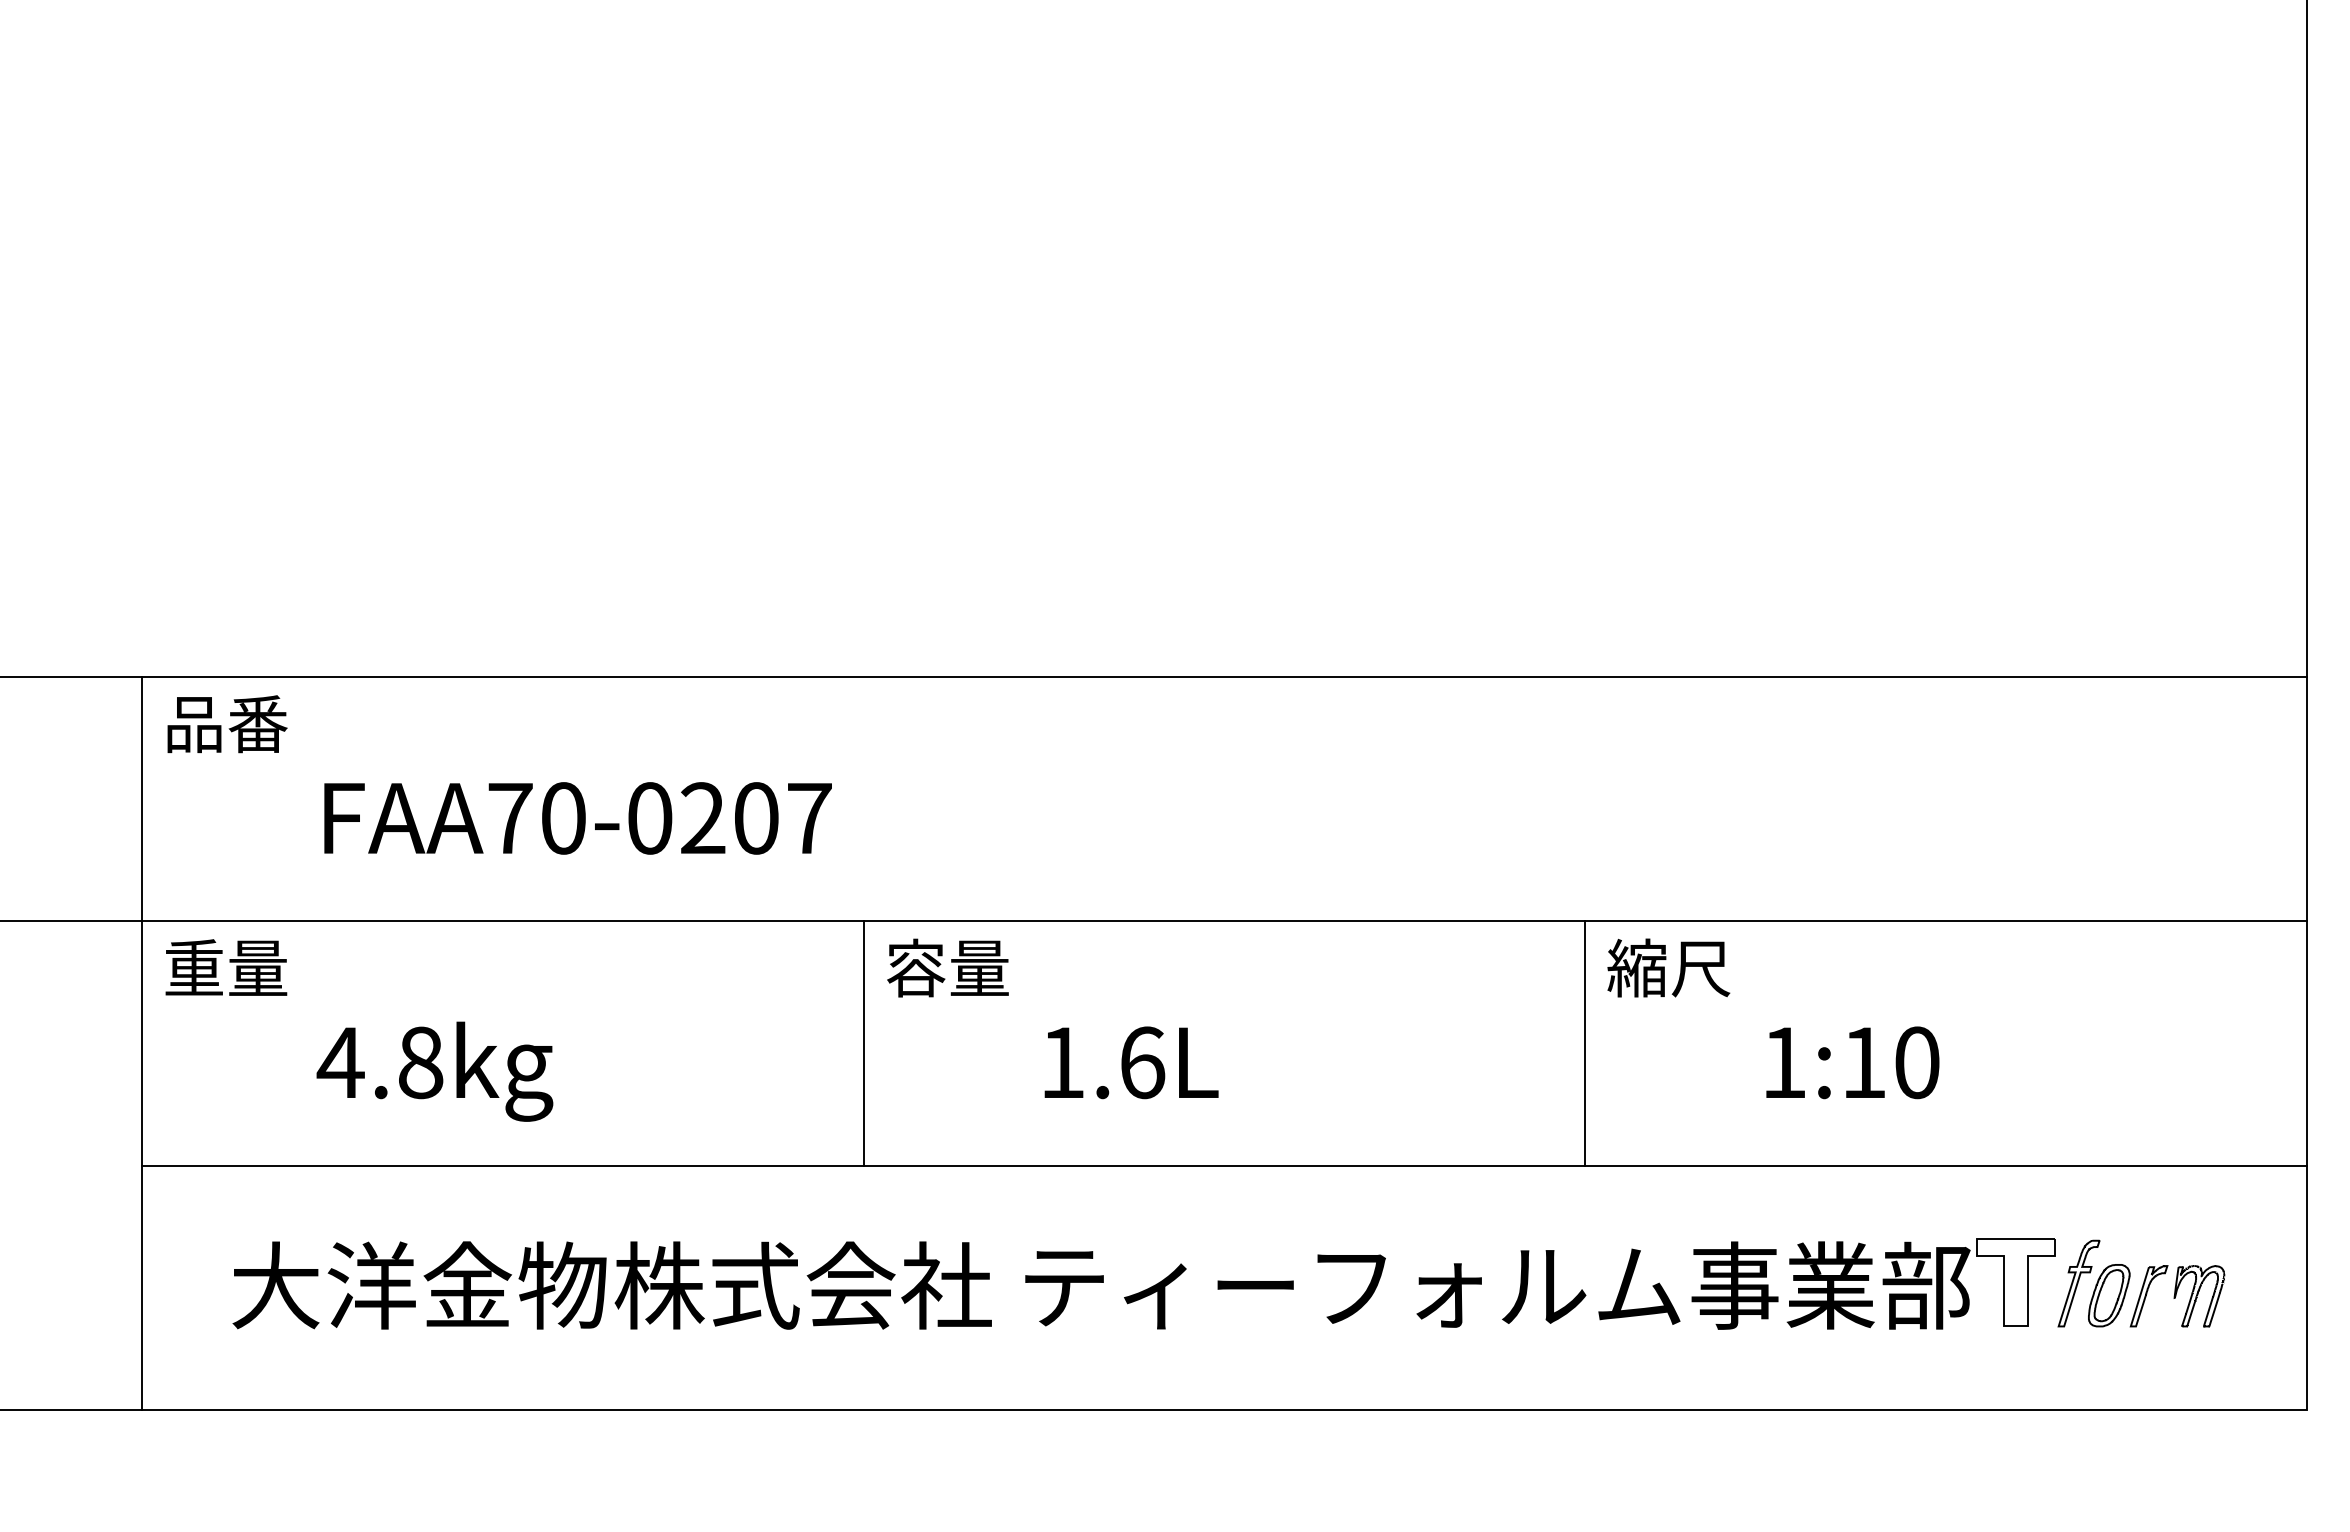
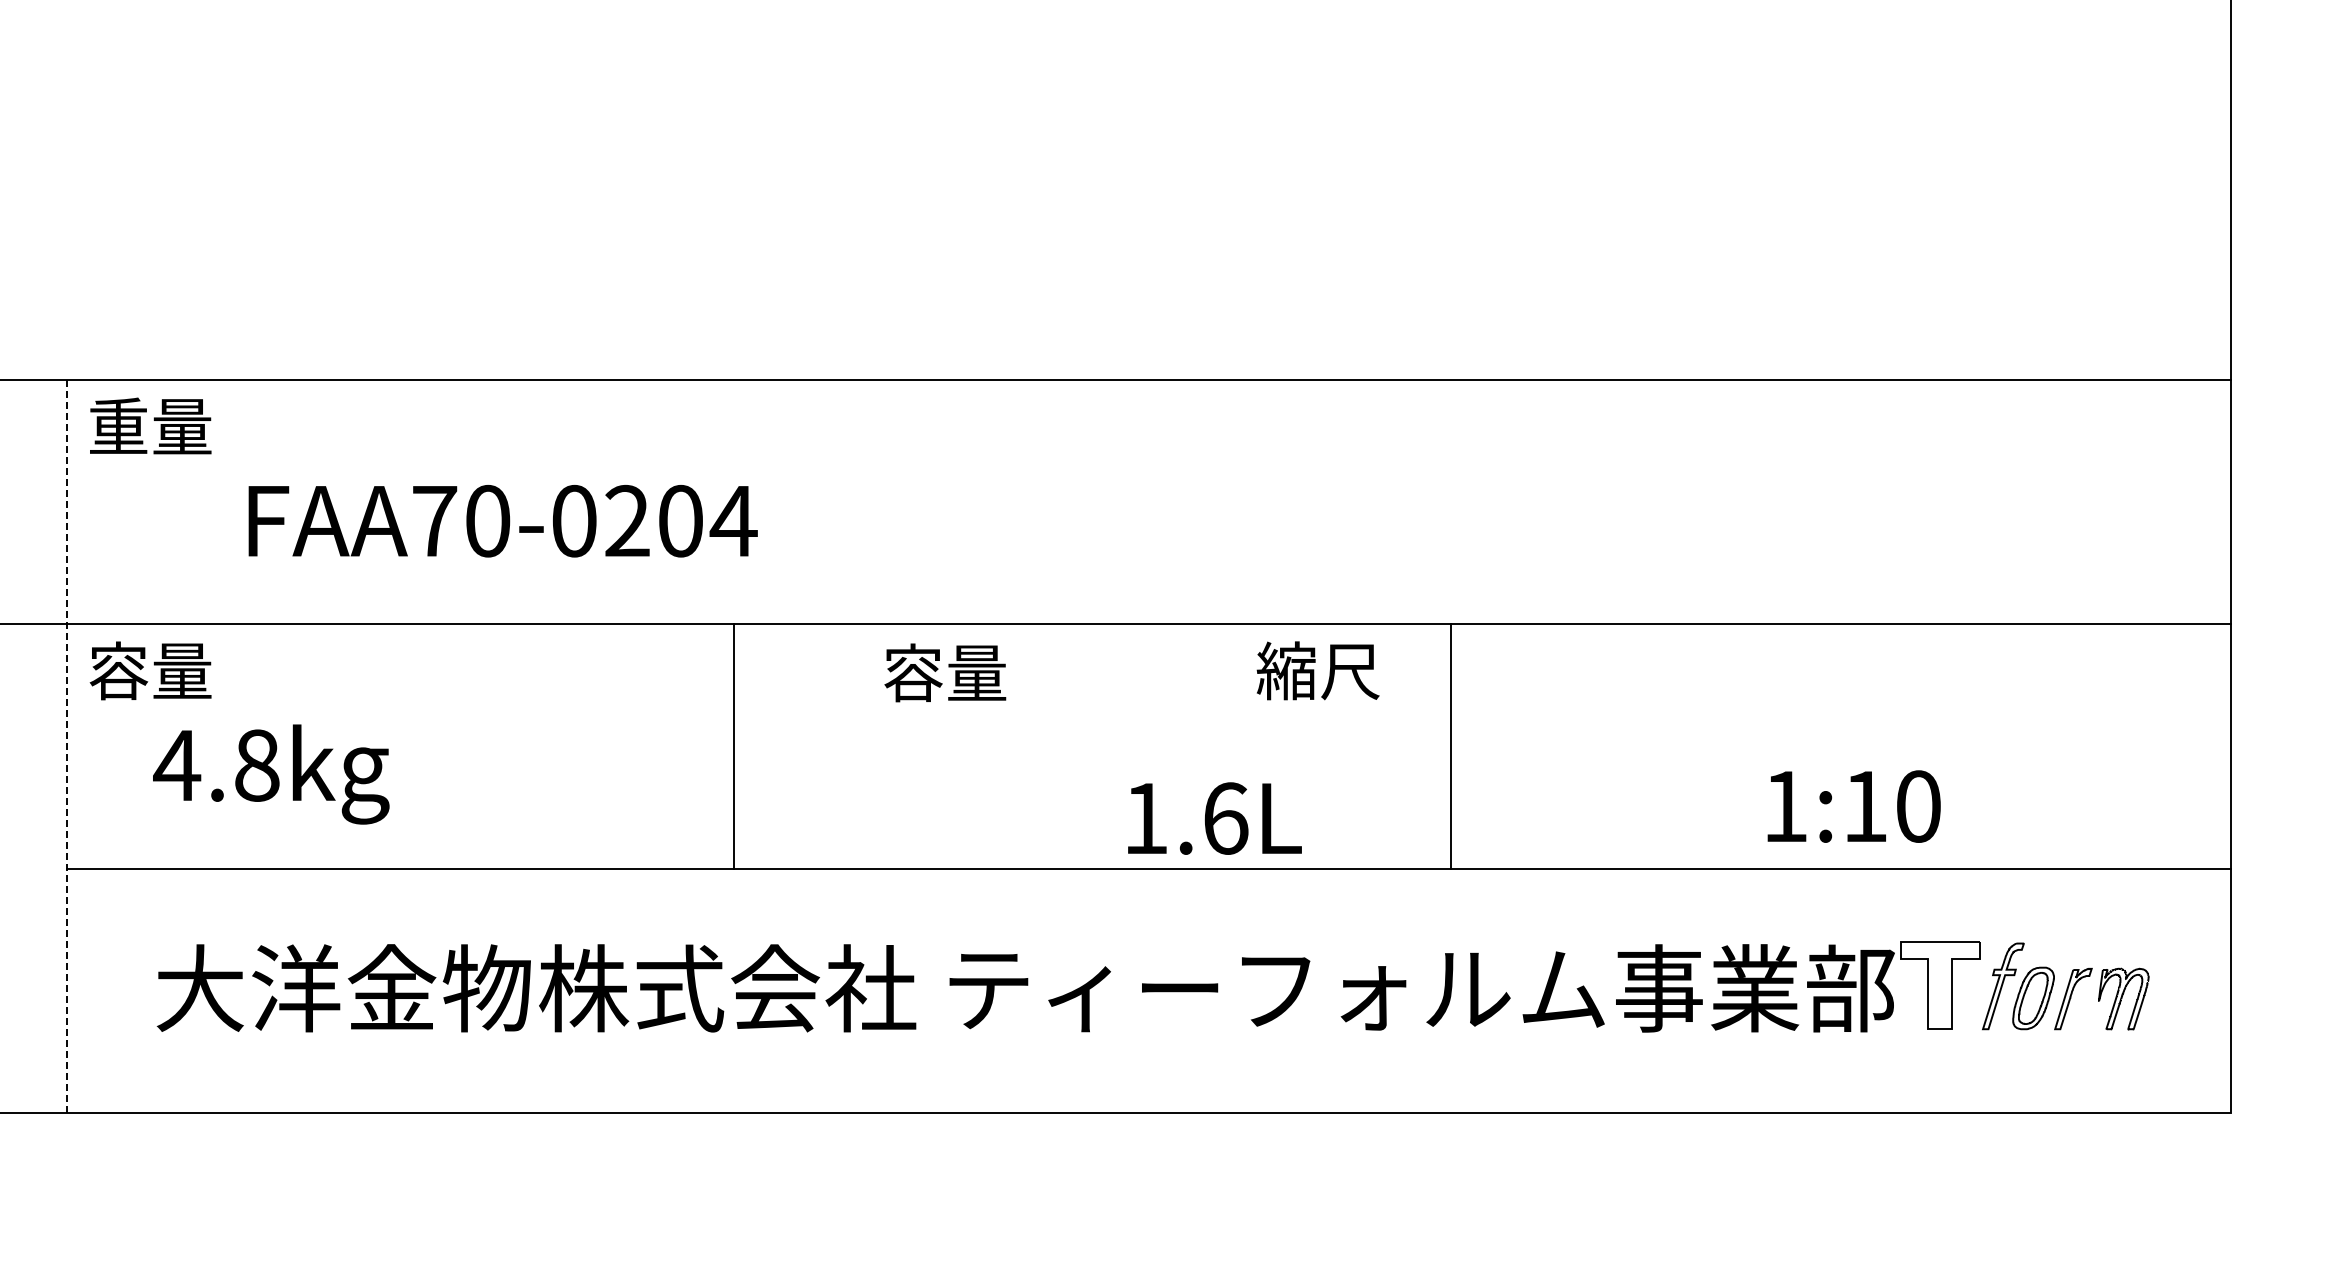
text: (226, 723) -> (150, 426), 品番 -> 重量
text: (809, 818) -> (733, 521), FAA70-0207 -> FAA70-0204
text: (194, 967) -> (118, 670), 重量 -> 容量
text: (947, 967) -> (944, 672), moved
text: (1668, 967) -> (1317, 670), moved
line: (142, 1043) -> (66, 746), solid -> dashed
line: (863, 1043) -> (733, 746), moved
line: (1585, 1043) -> (1450, 746), moved
text: (1131, 1062) -> (1214, 818), moved
text: (1852, 1062) -> (1853, 806), moved
text: (434, 1071) -> (270, 774), moved

